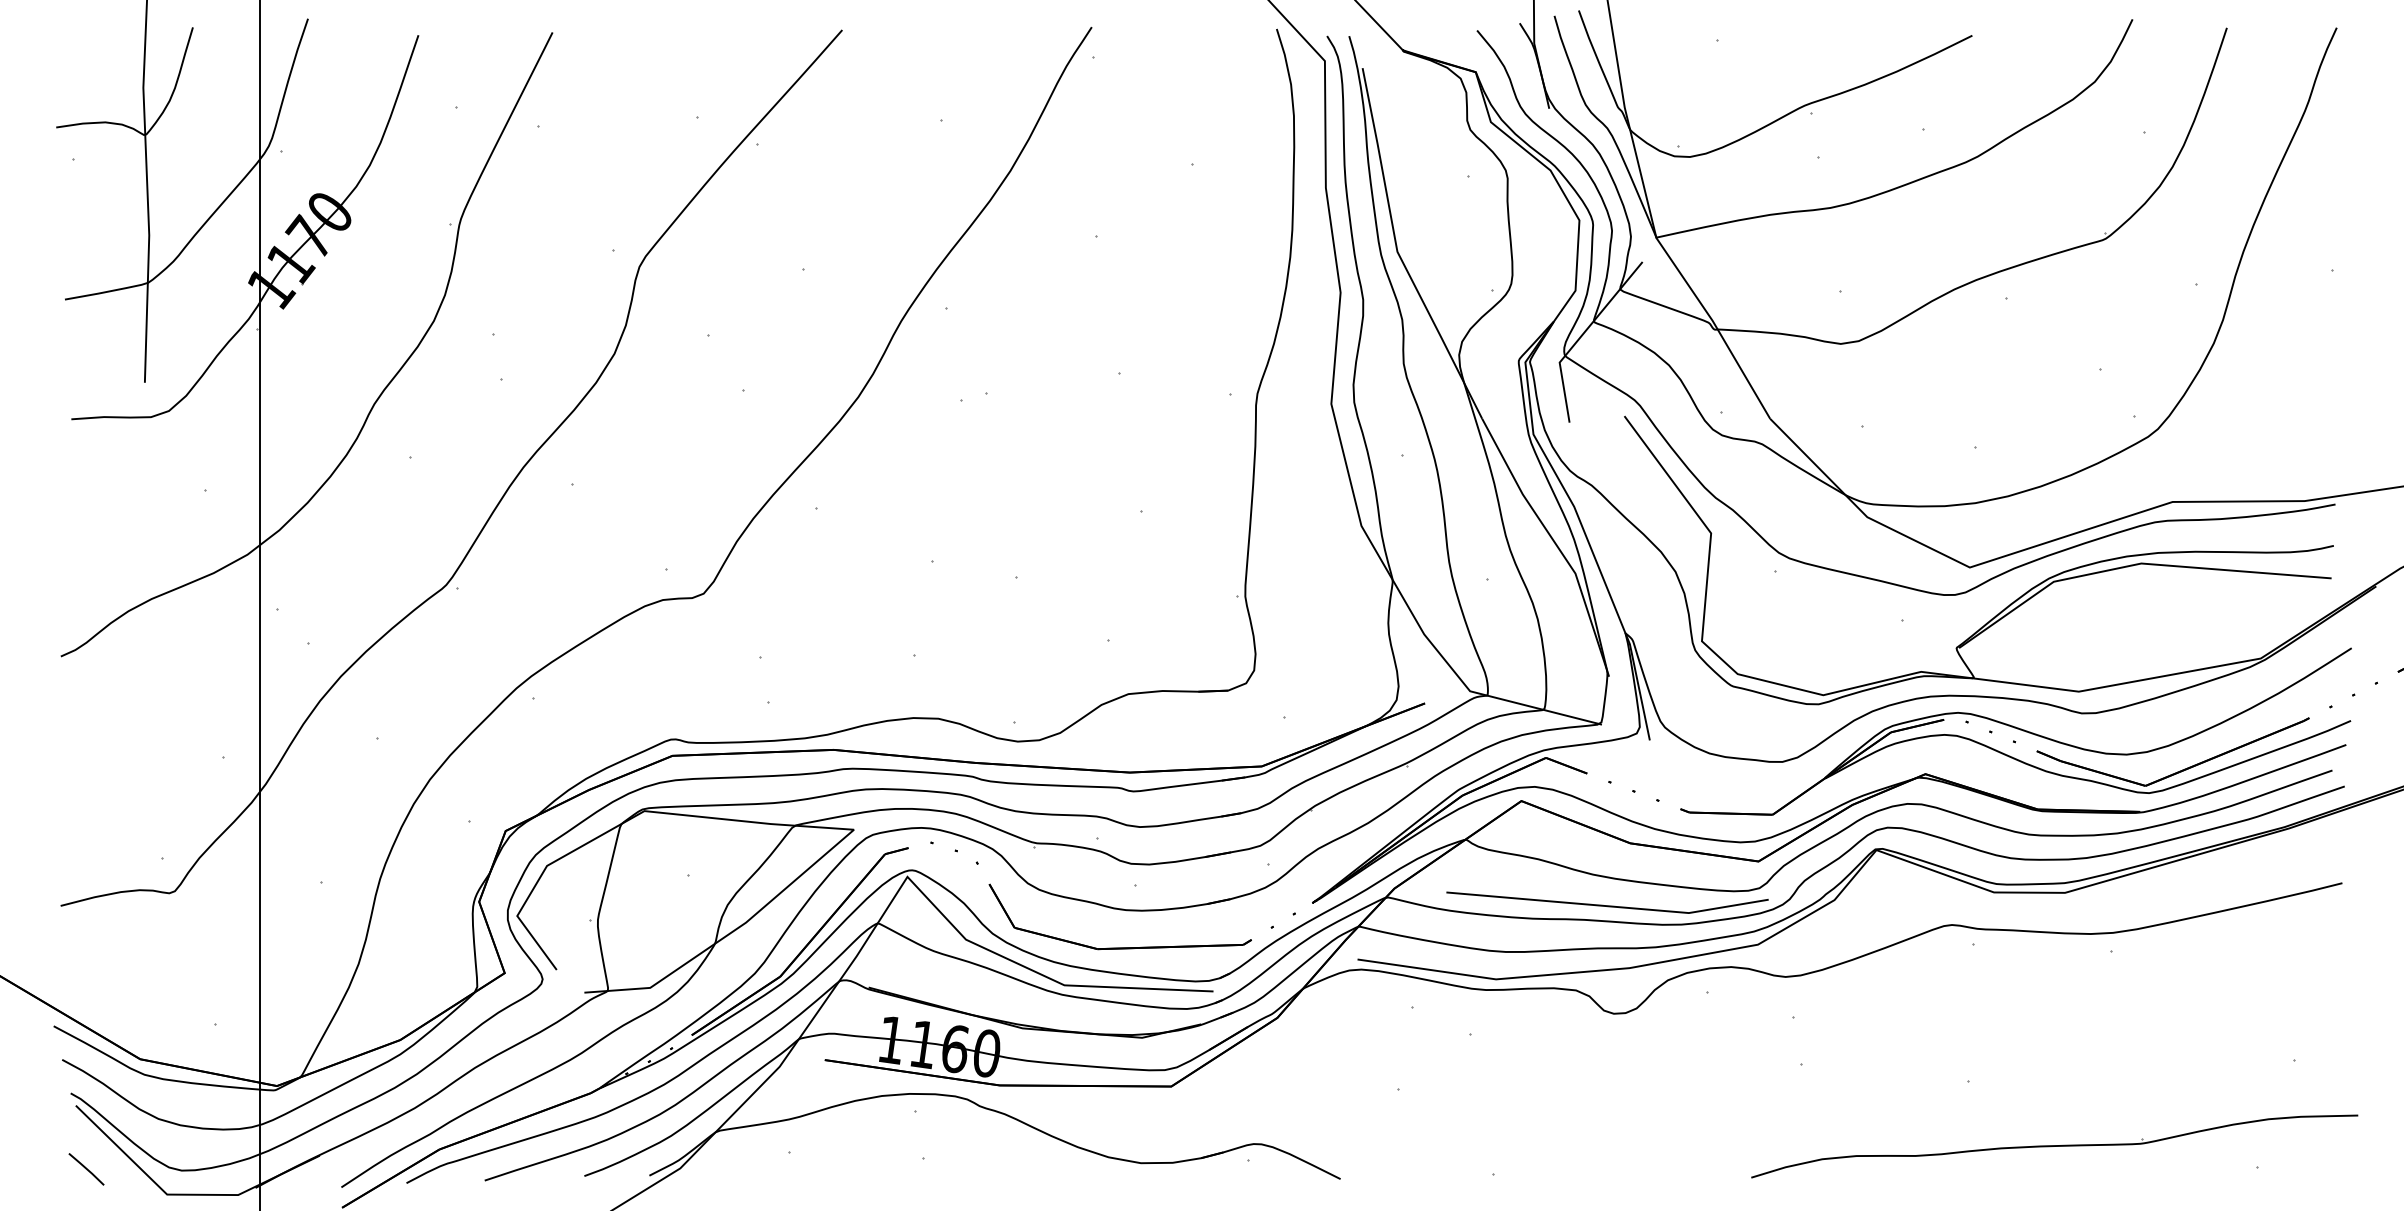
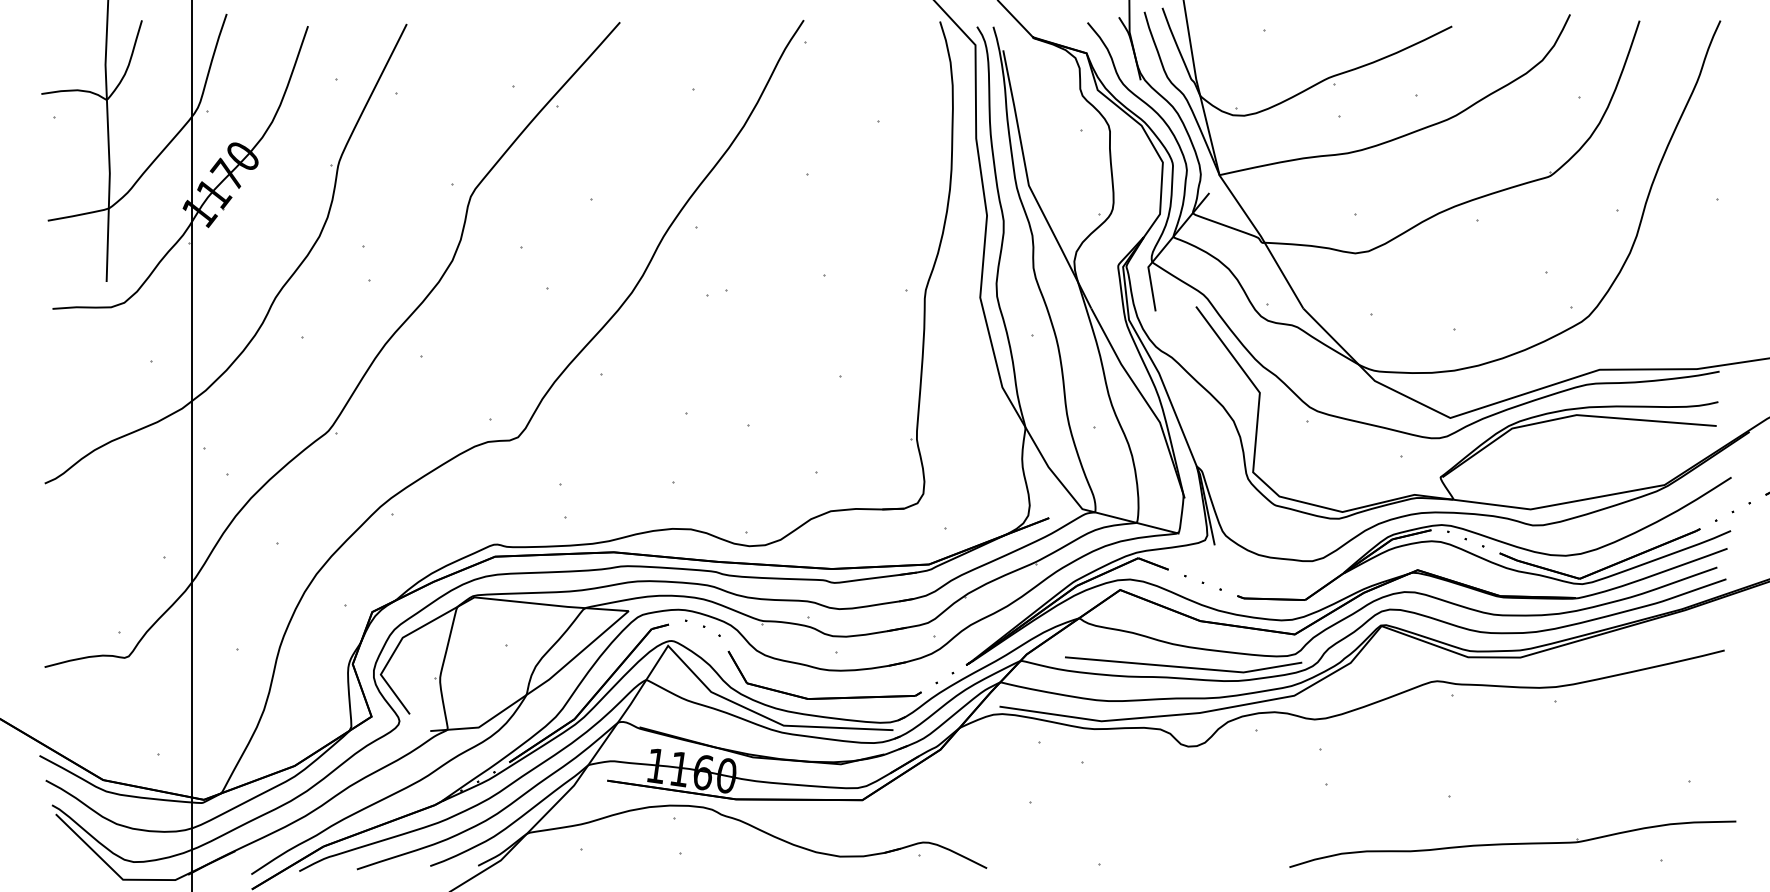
line: (86, 1169) -> (63, 861), removed

